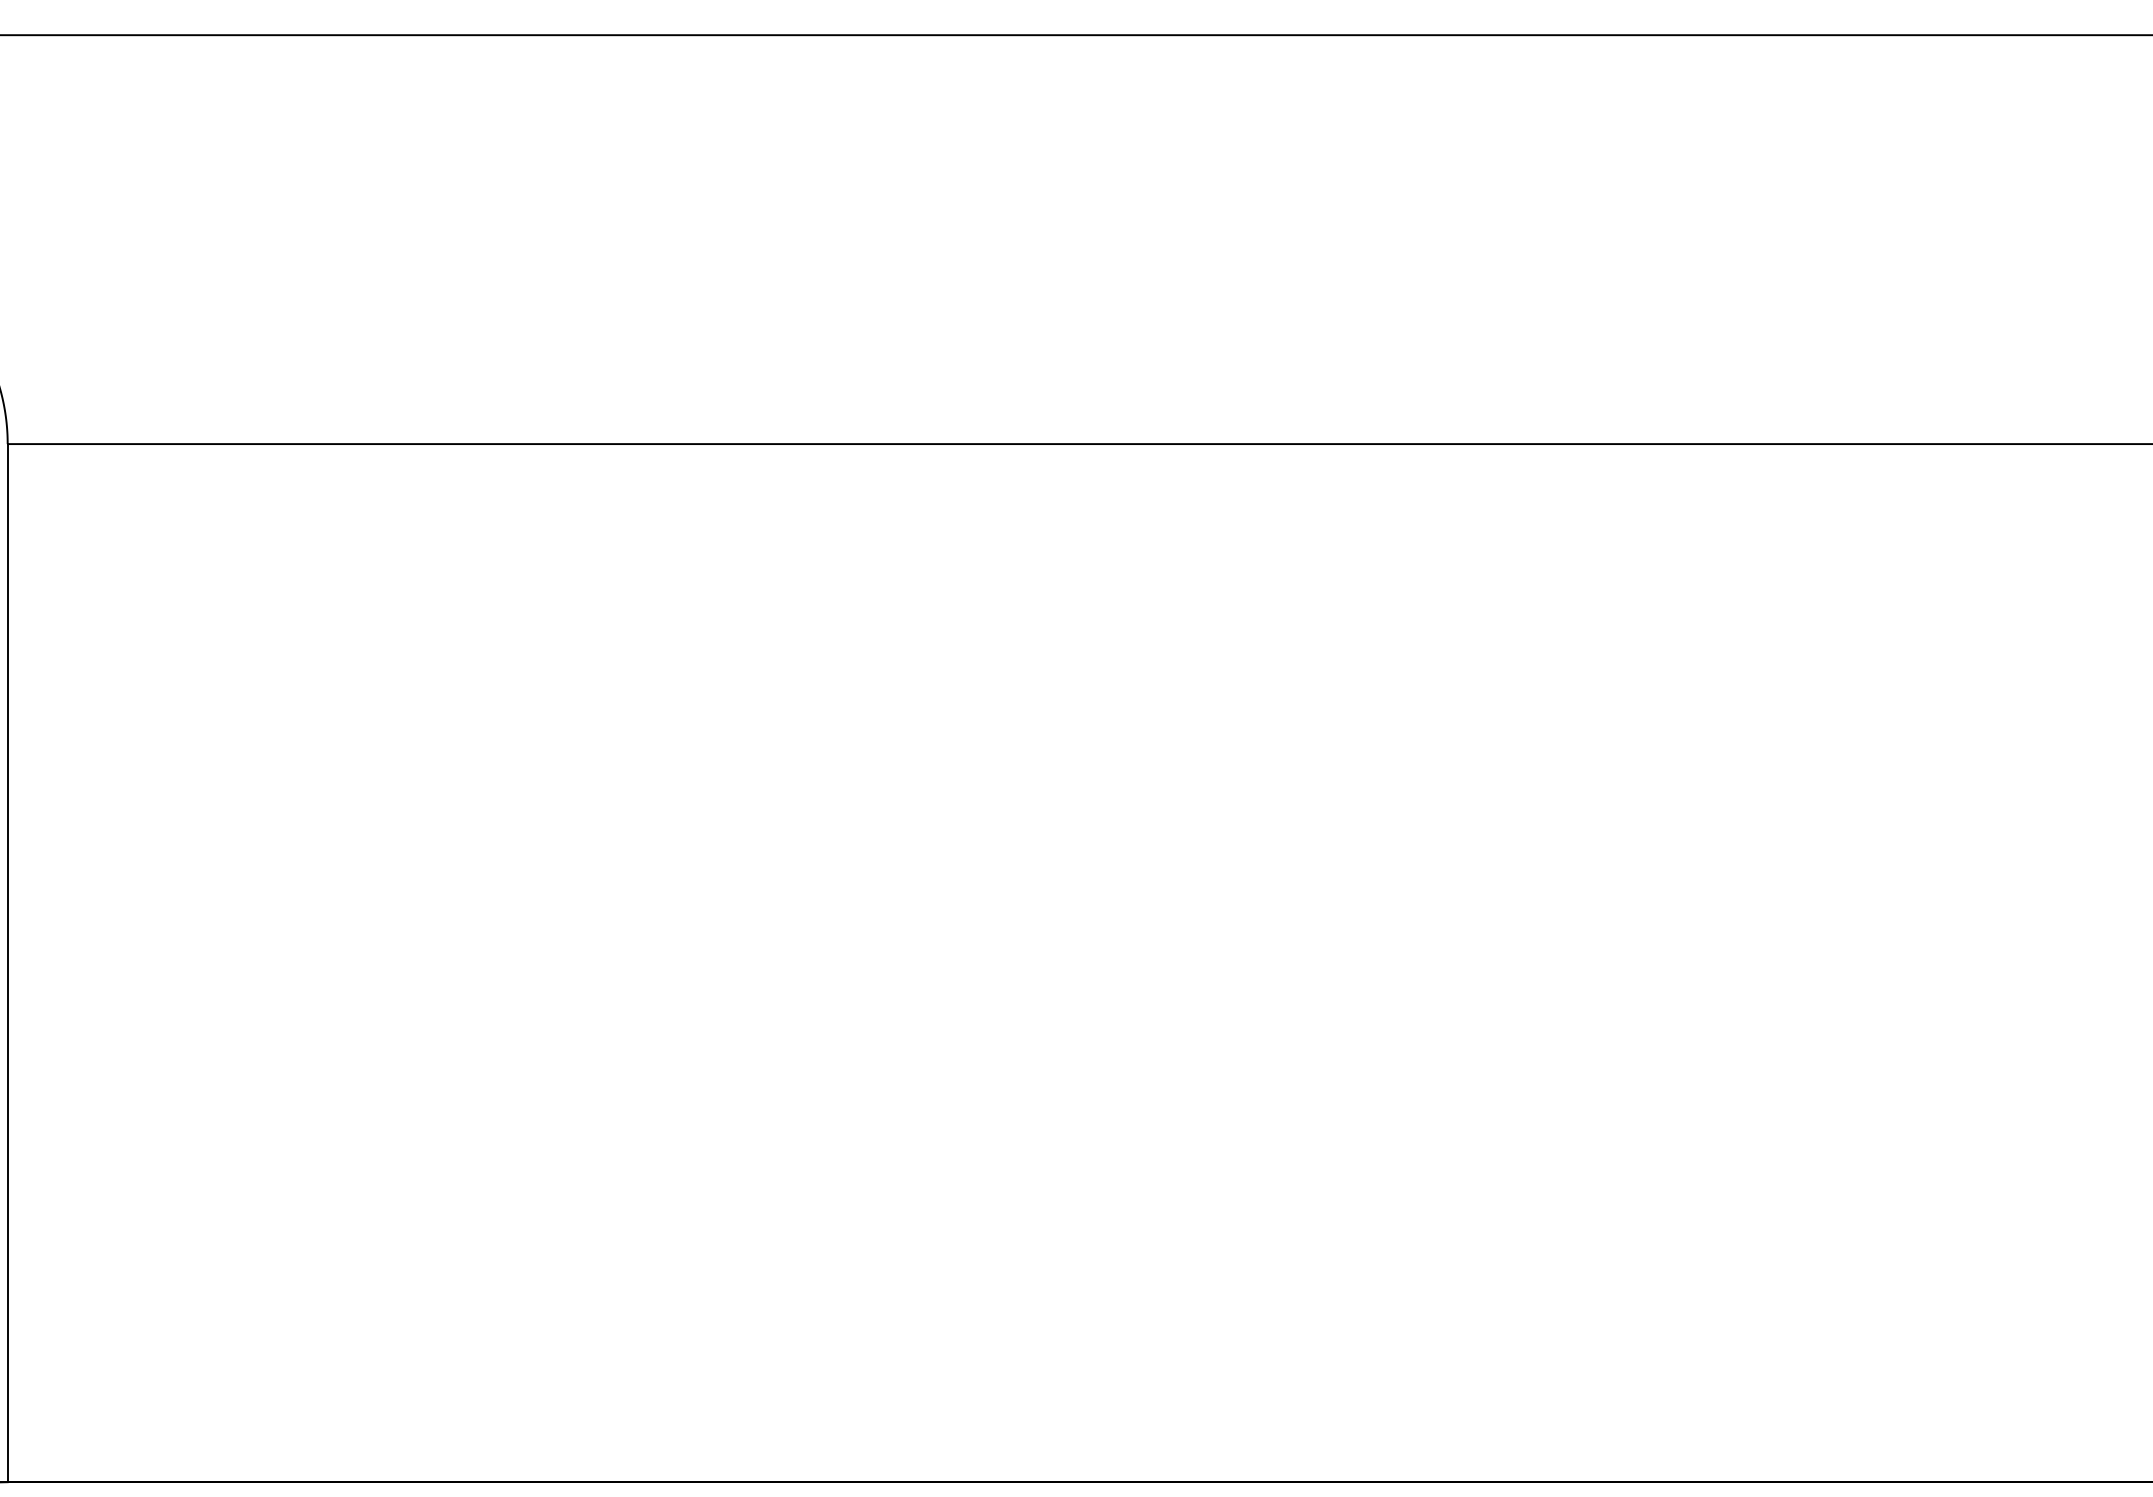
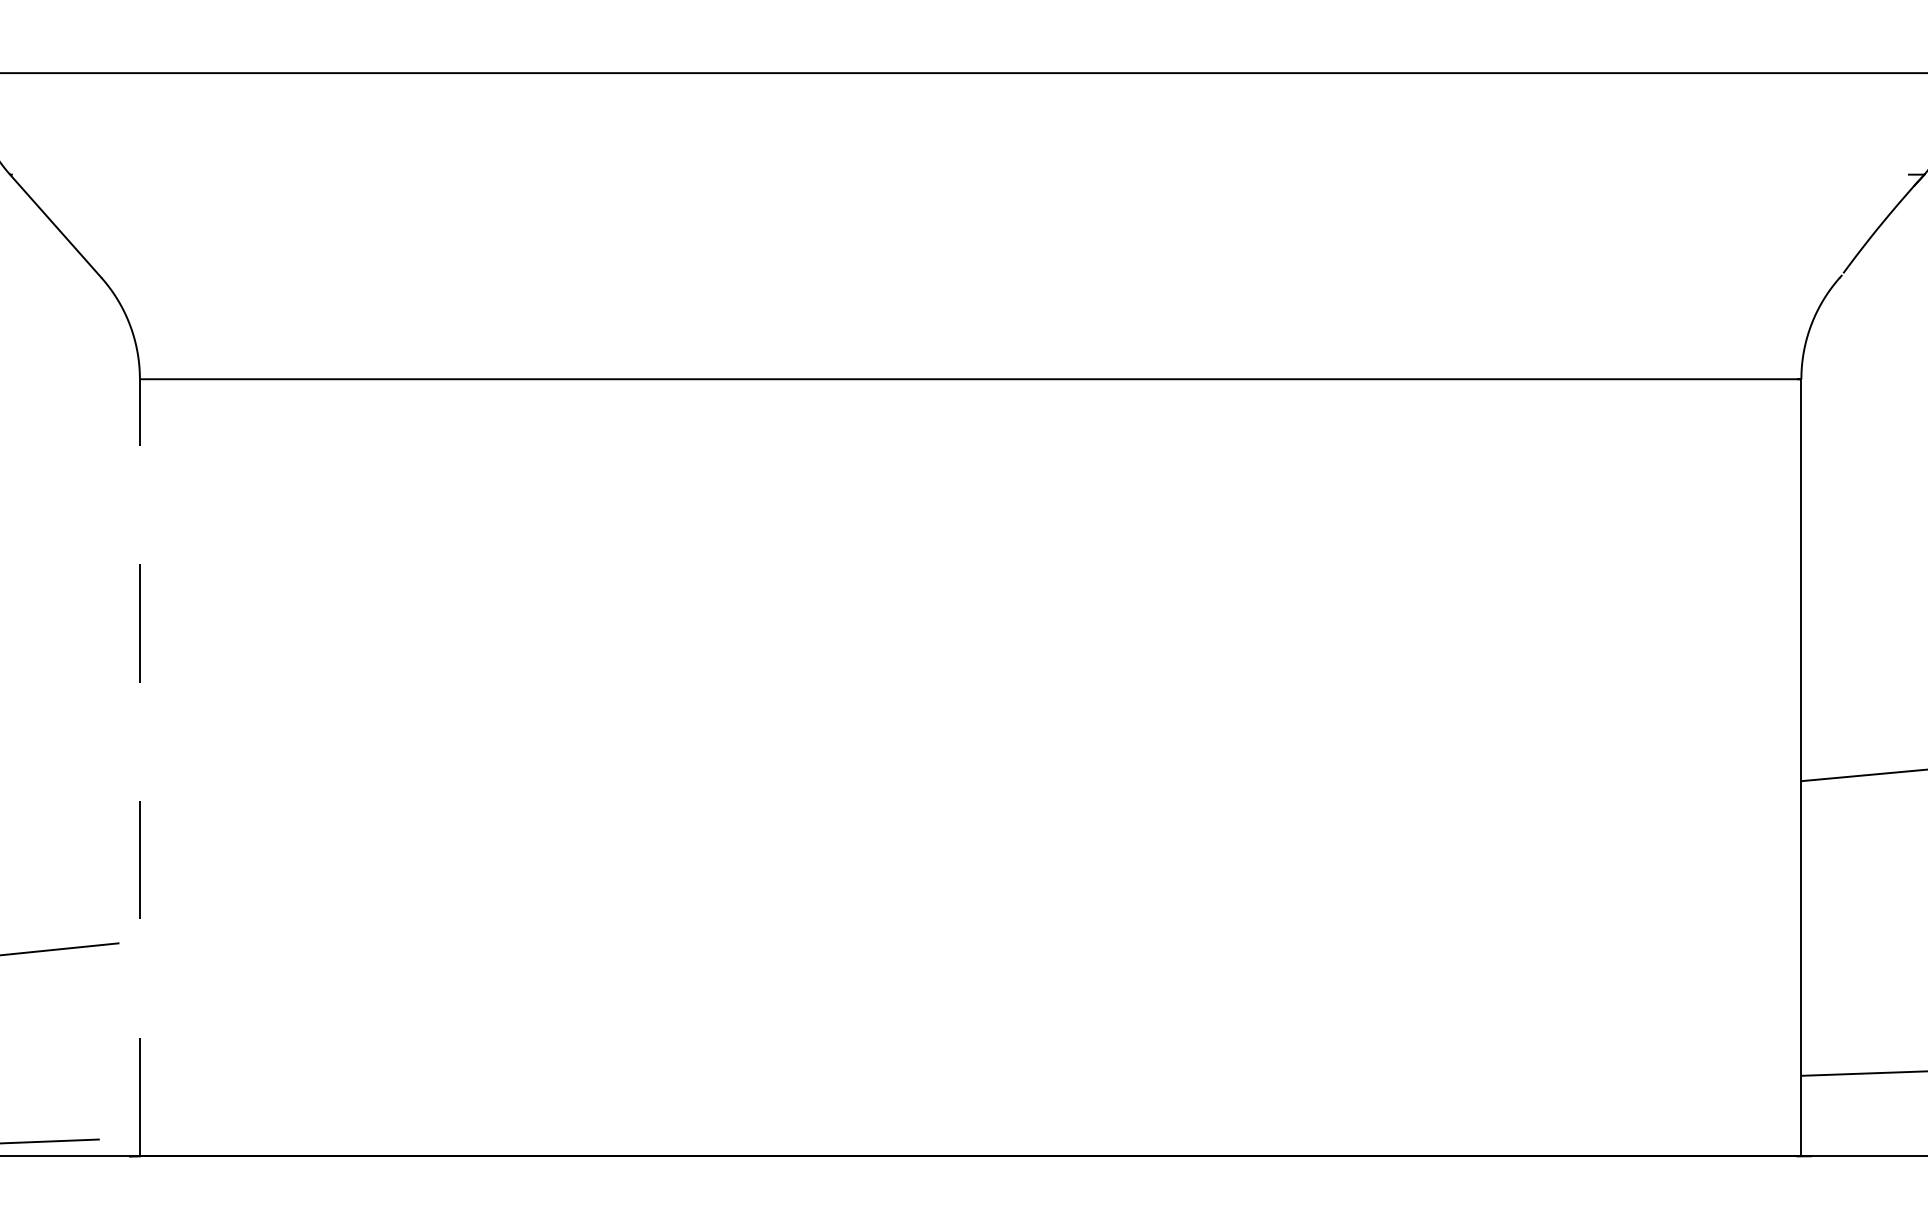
line: (7, 962) -> (139, 767), solid -> dashed

